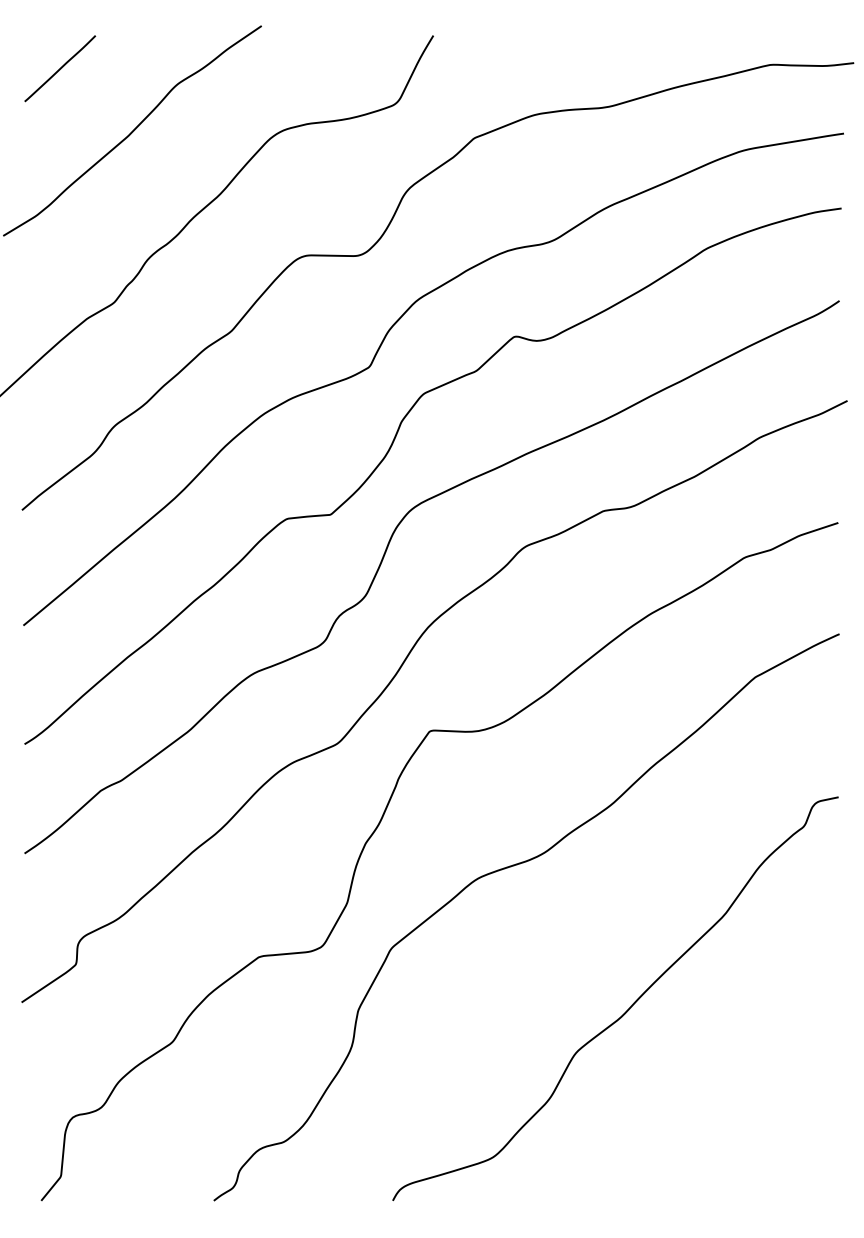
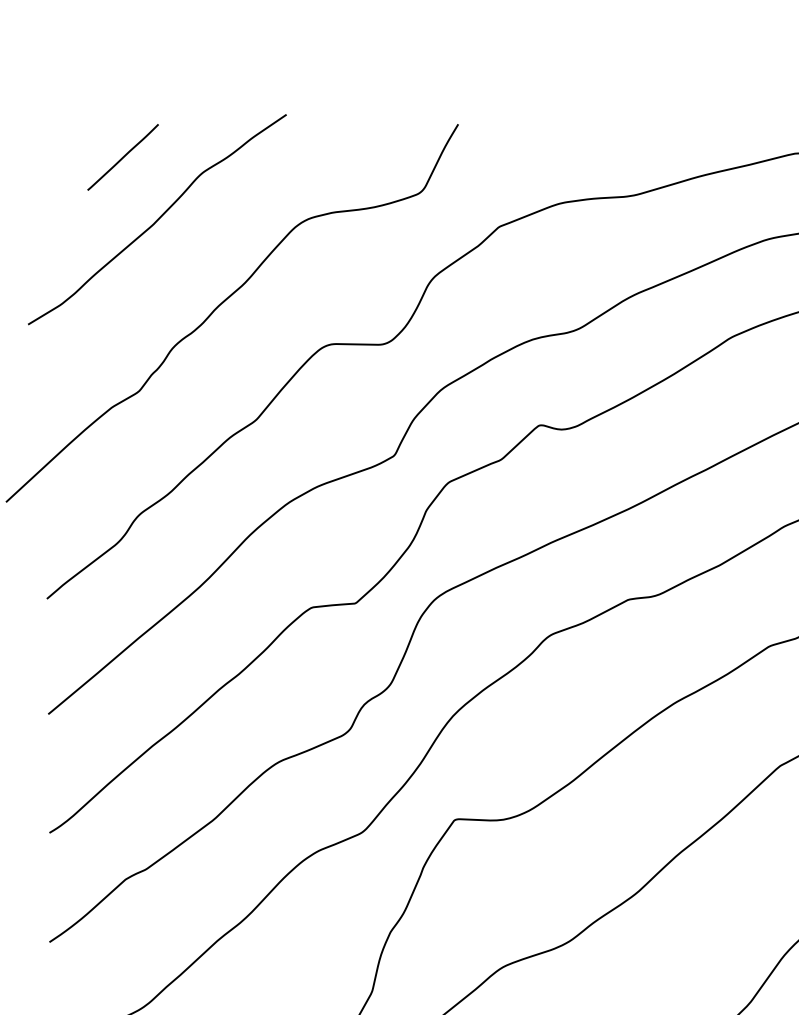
line: (60, 68) -> (123, 157), moved

